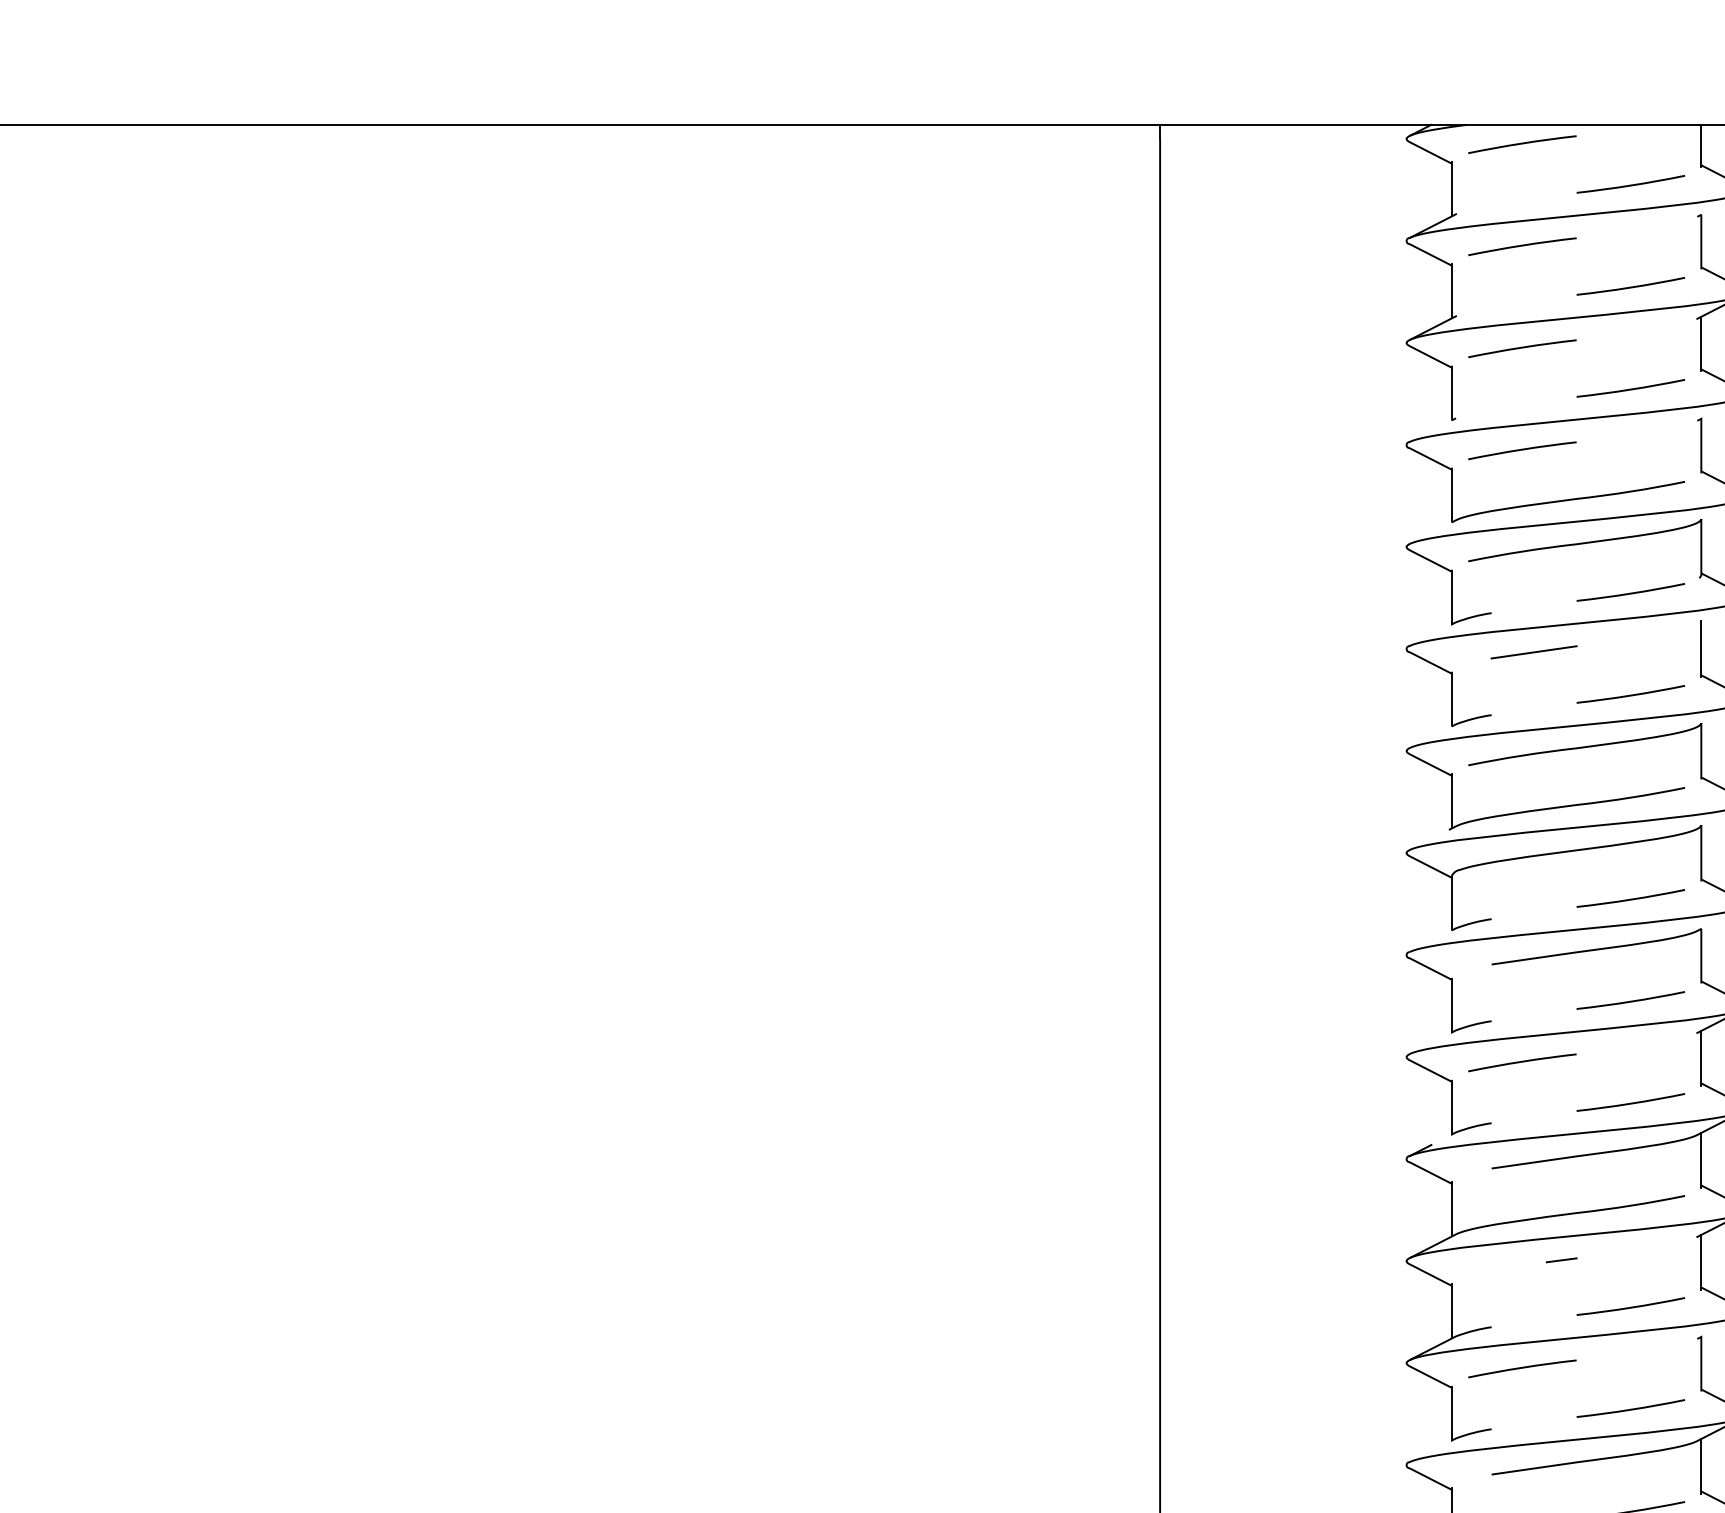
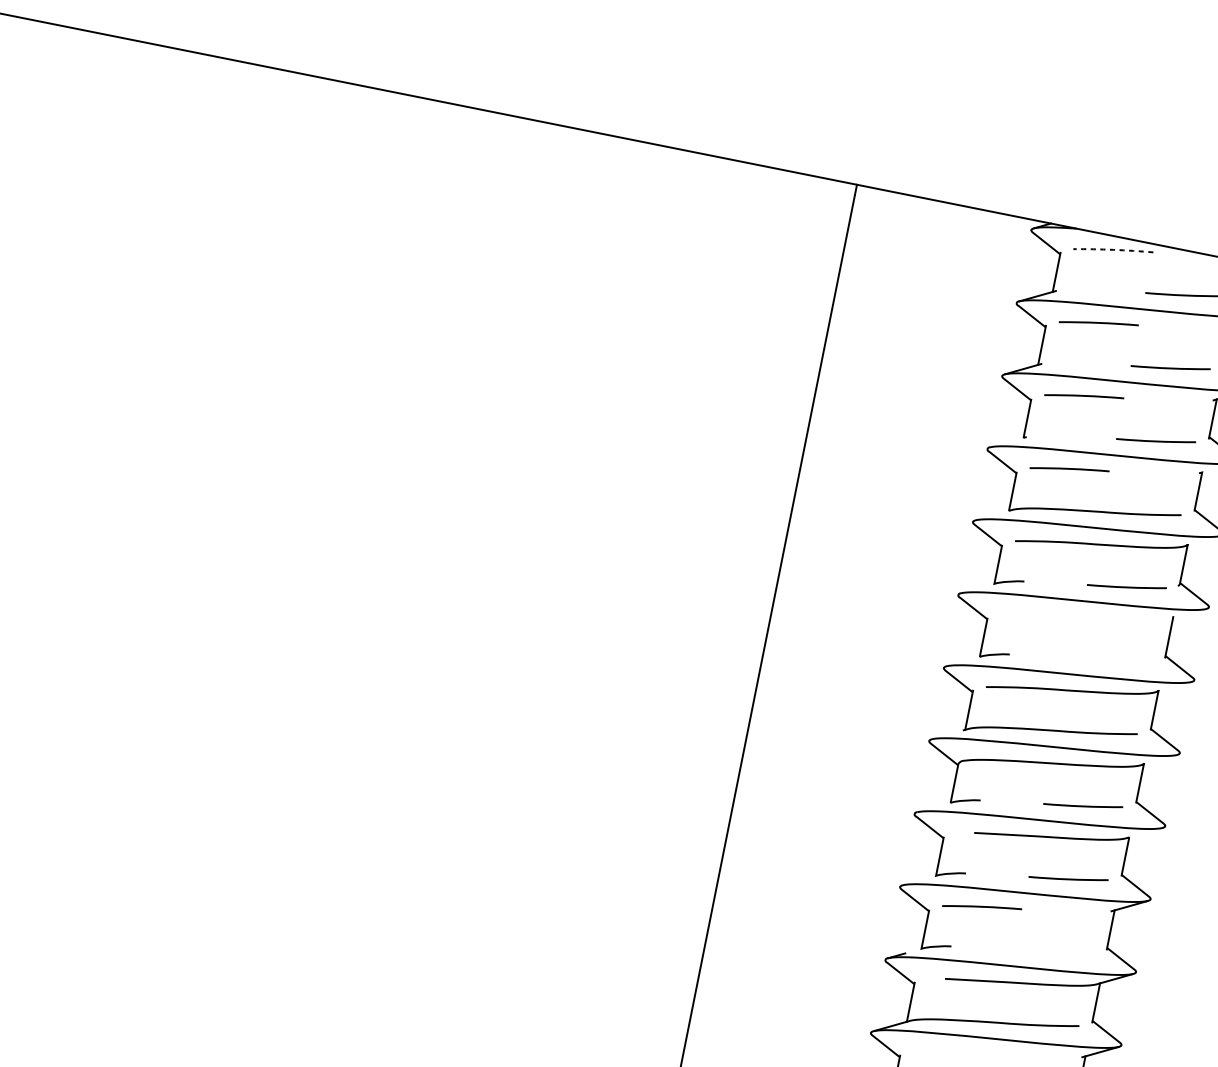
arc: (1522, 143) -> (1113, 249), solid -> dashed
line: (1533, 652) -> (1048, 615), removed
arc: (1630, 694) -> (1112, 659), removed
arc: (1630, 1102) -> (1053, 951), removed
line: (1561, 1260) -> (981, 1054), removed

